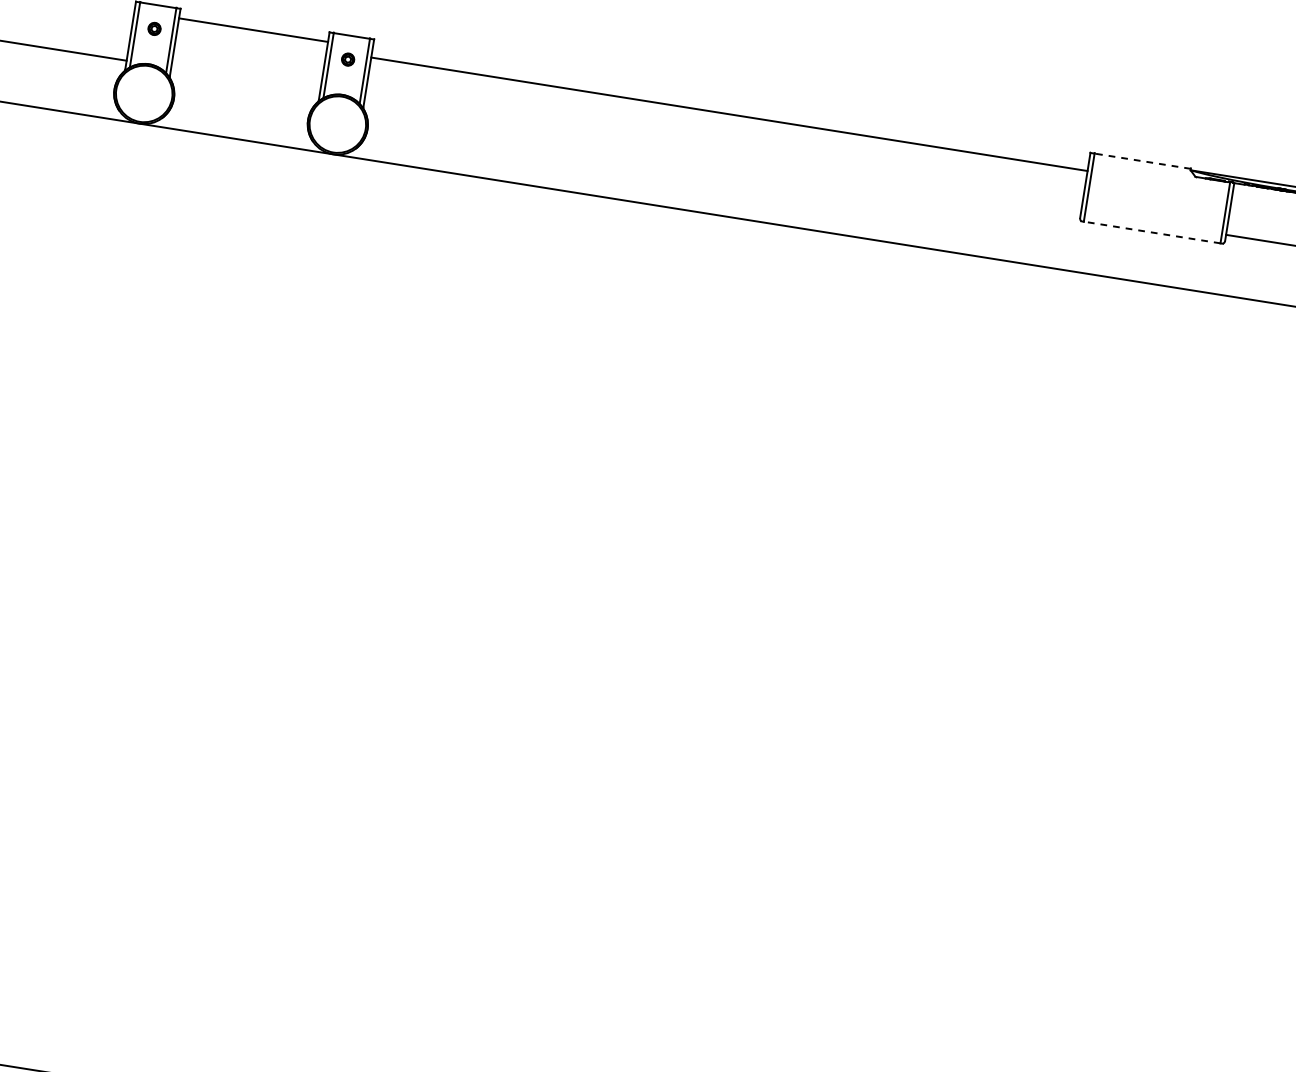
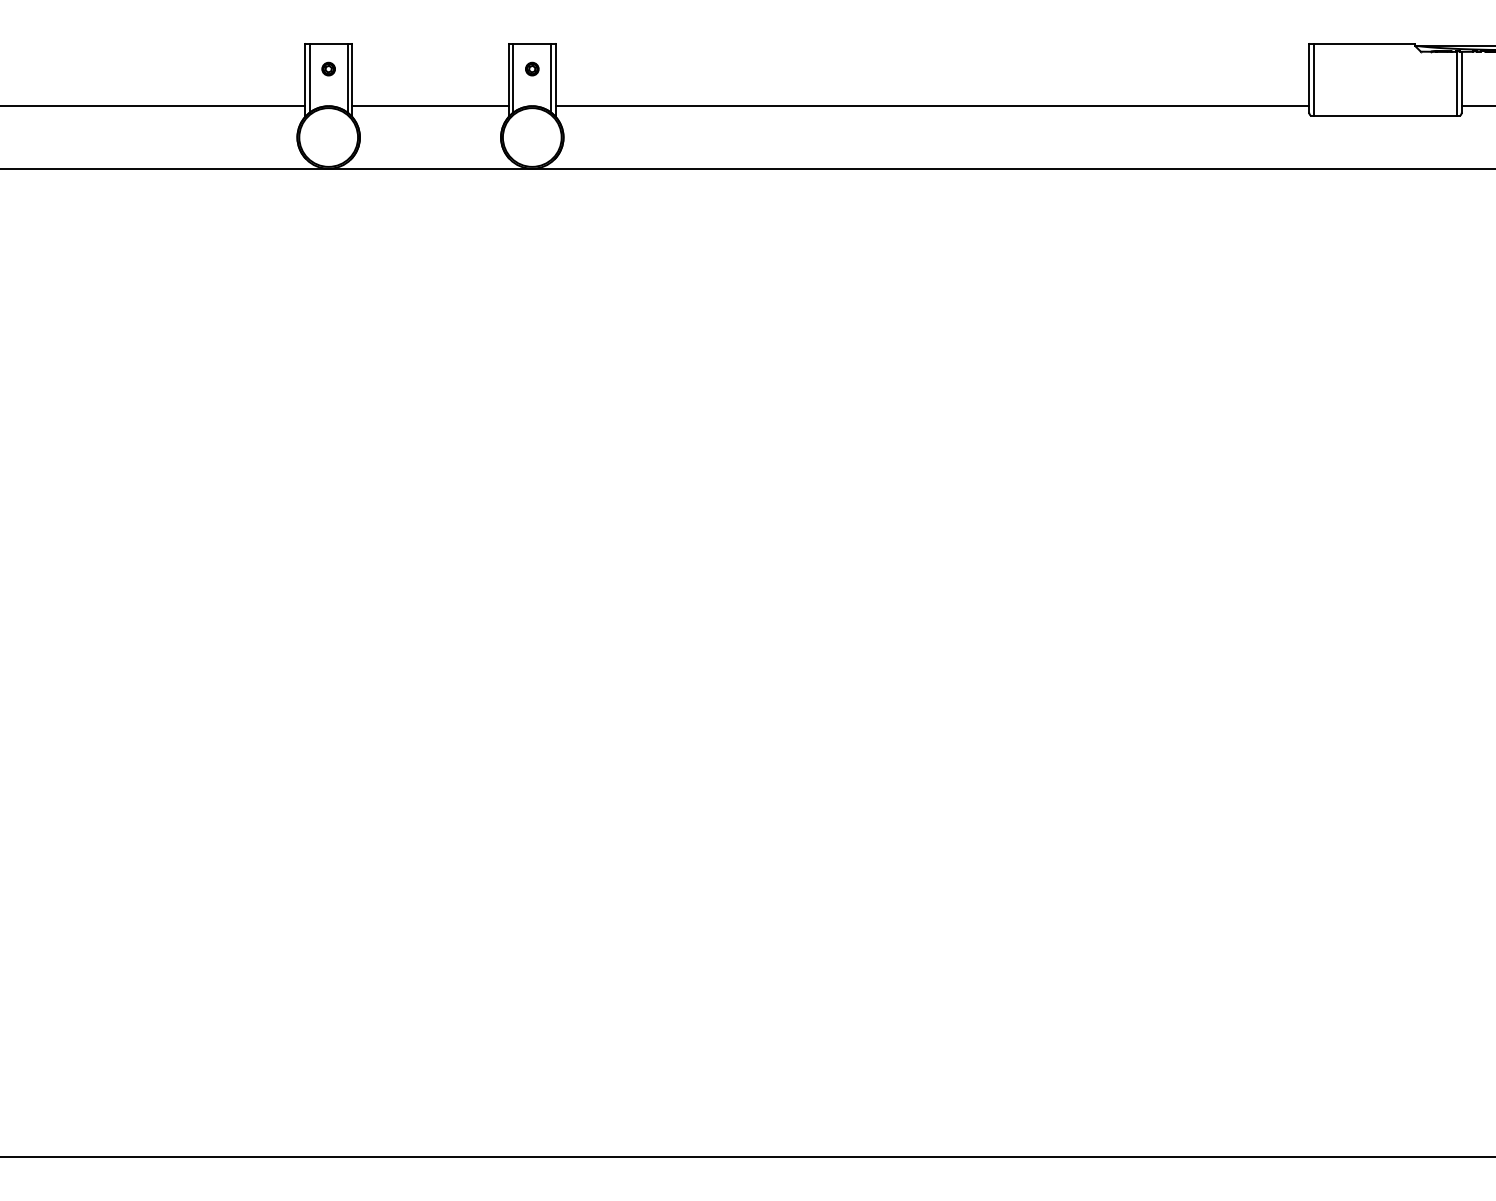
line: (253, 30) -> (430, 106), moved
line: (729, 114) -> (932, 106), moved
line: (1142, 161) -> (1364, 44), dashed -> solid
line: (1152, 232) -> (1385, 115), dashed -> solid

